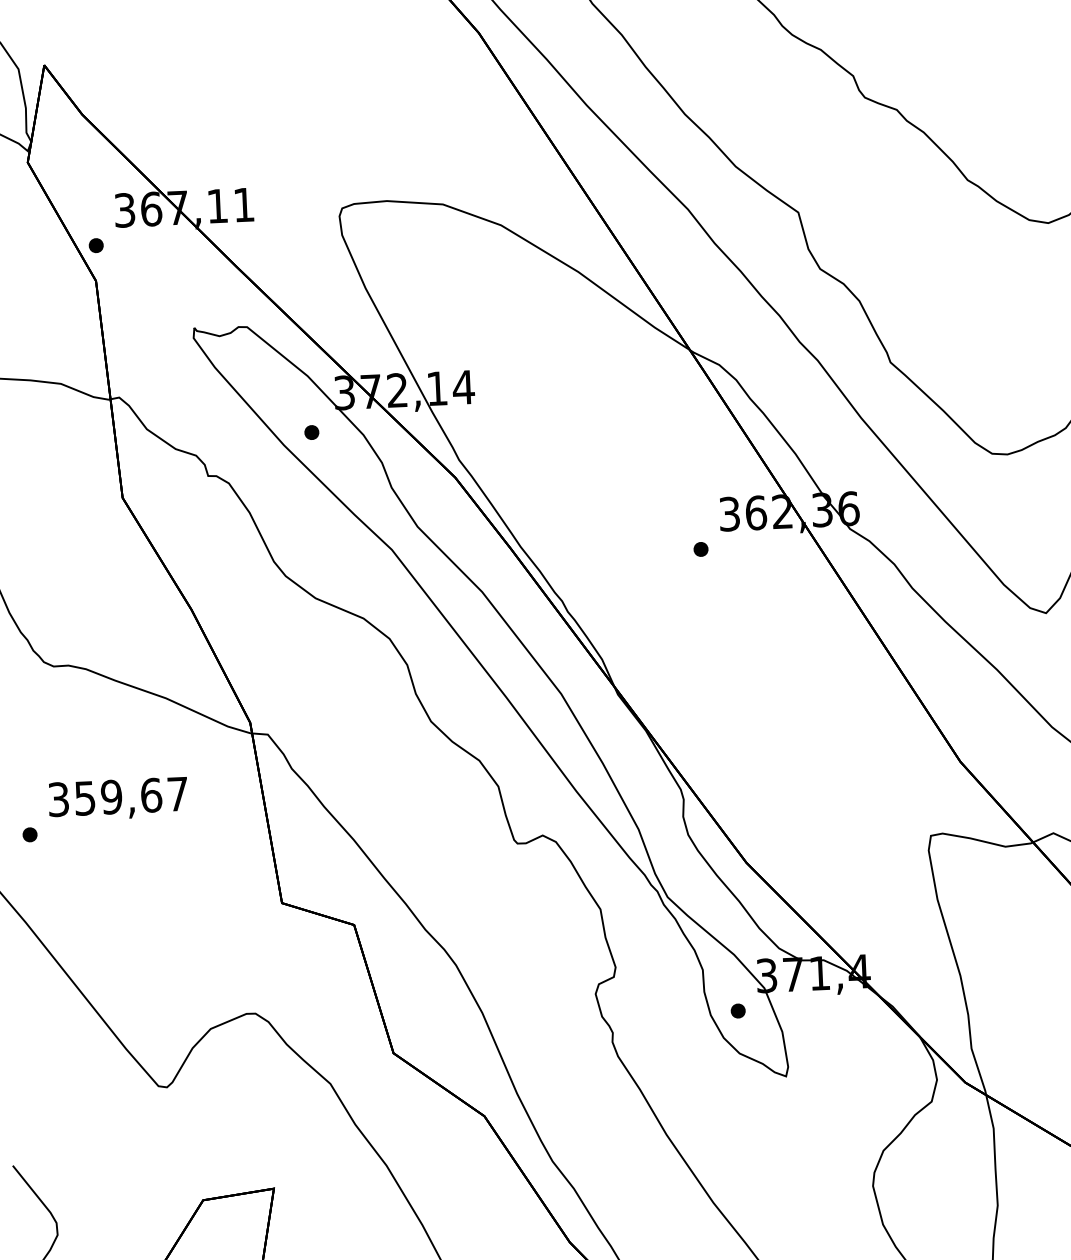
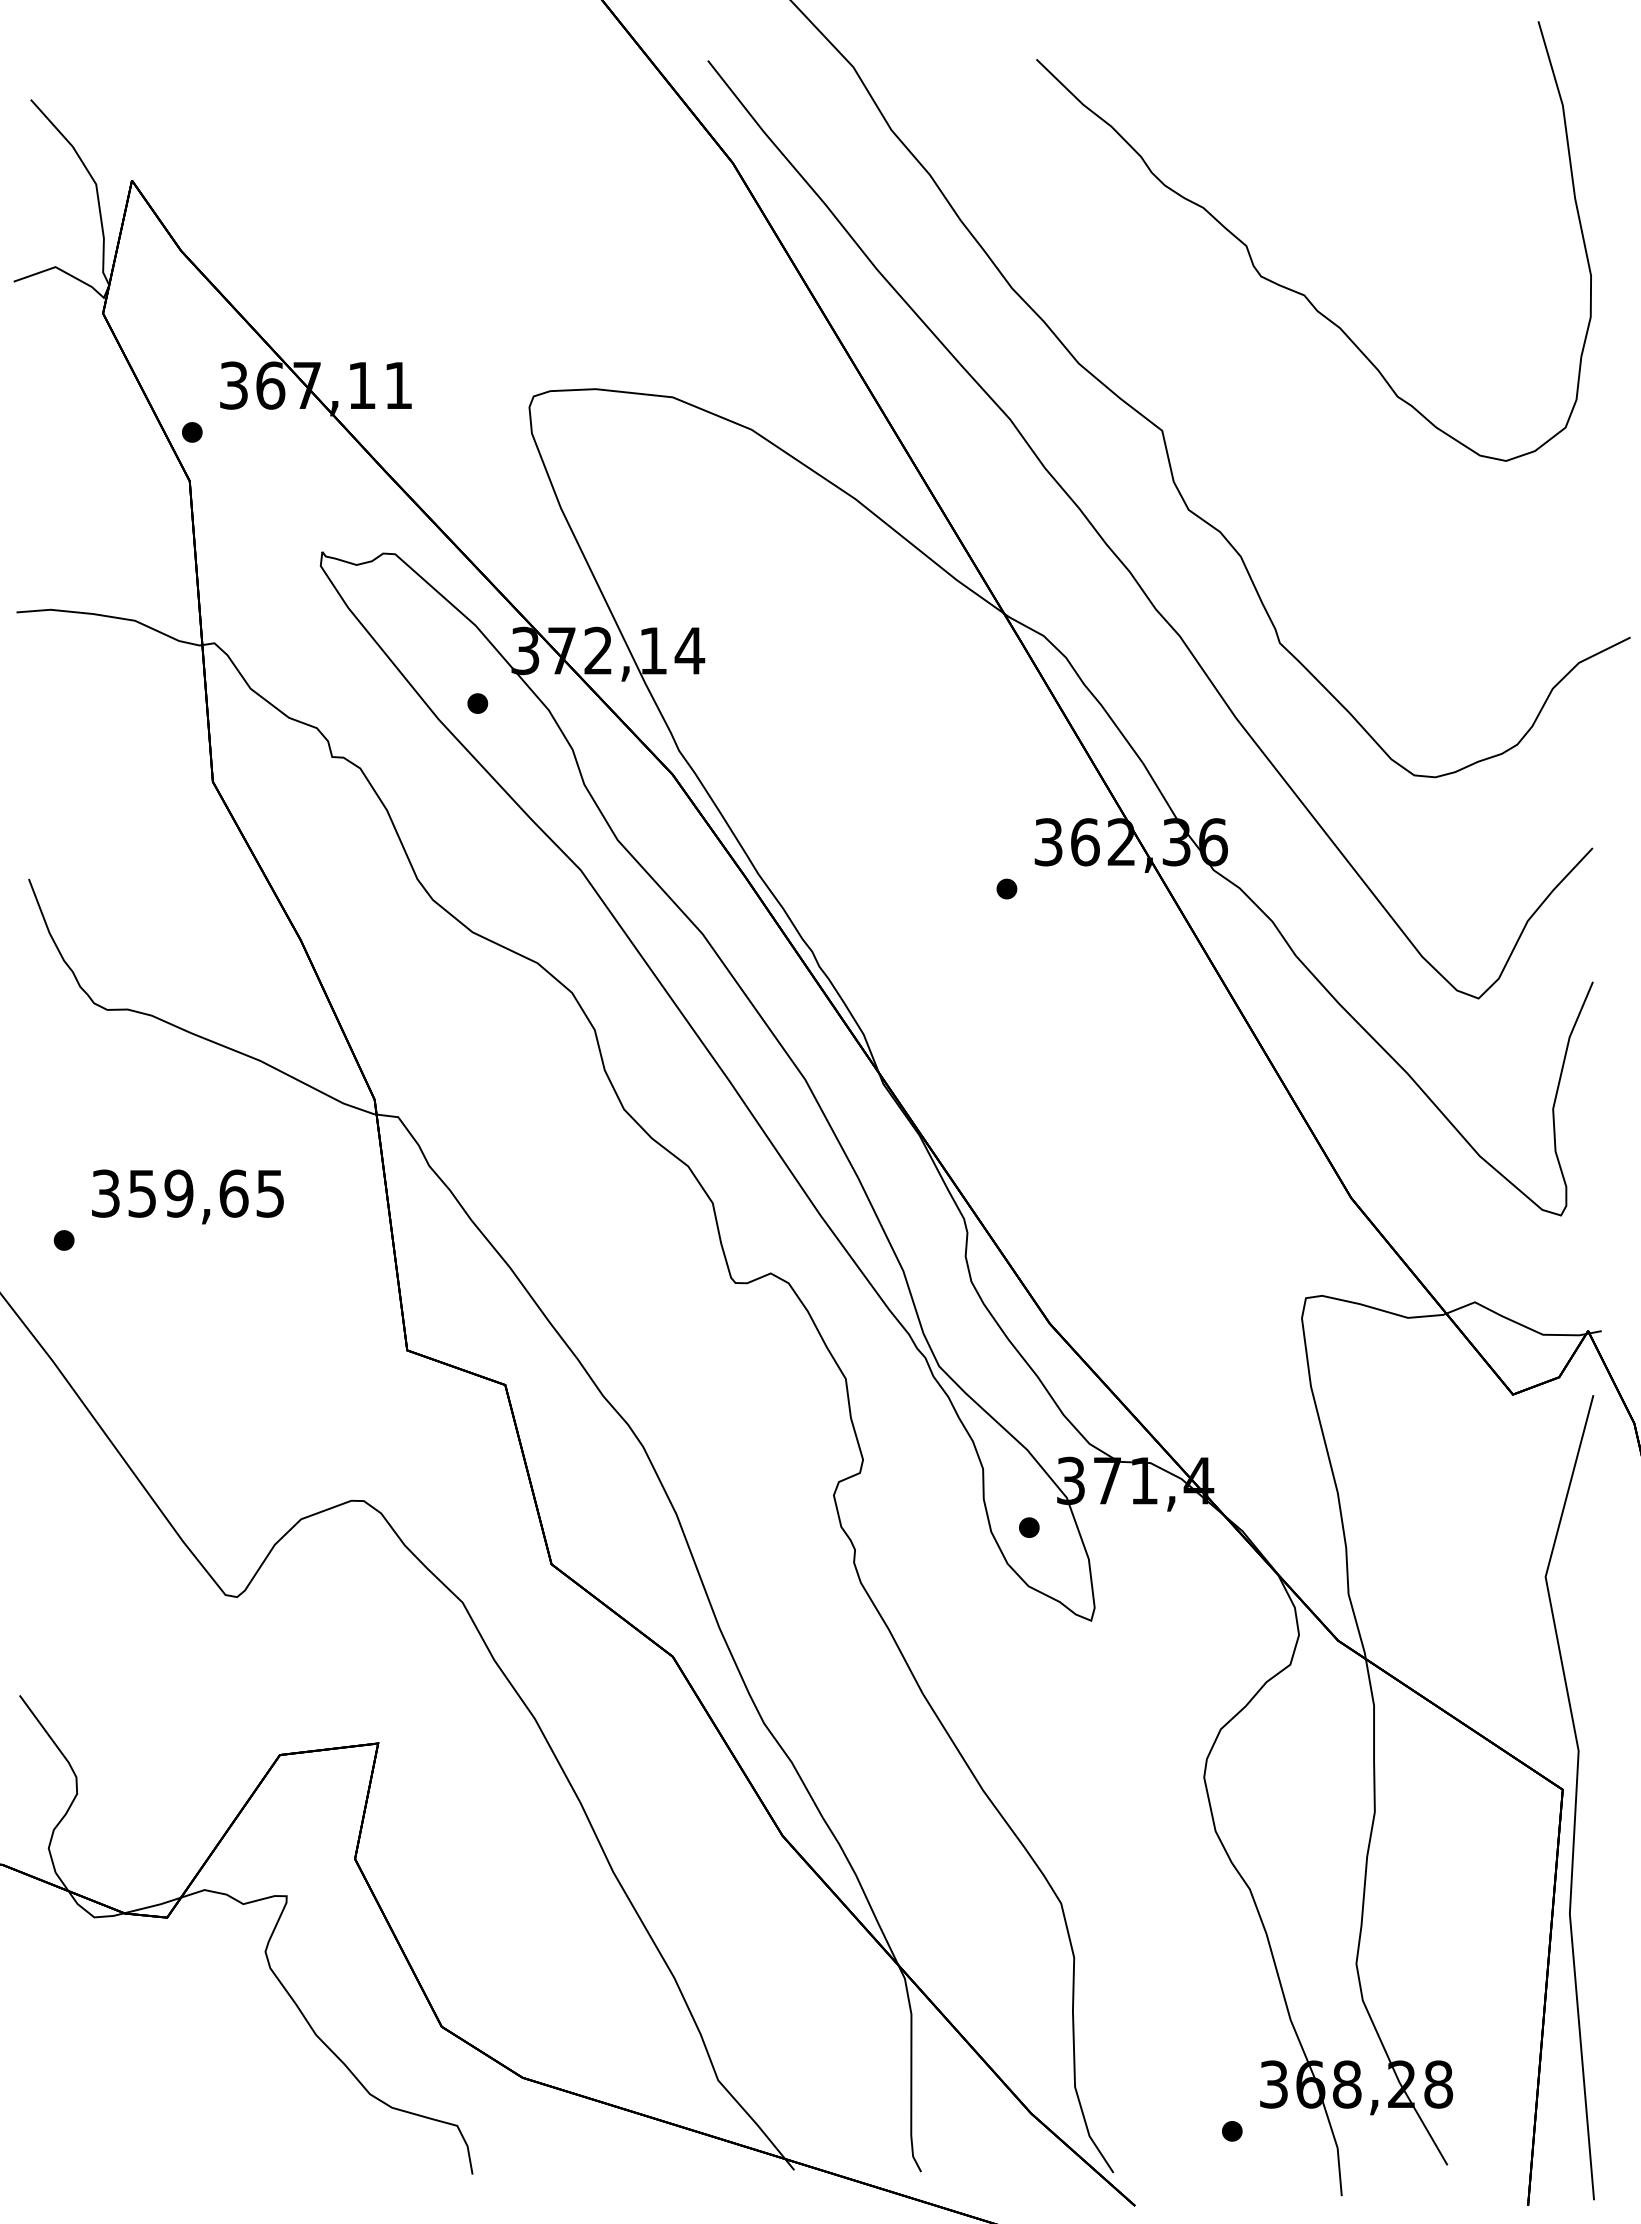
text: (177, 794) -> (269, 1193), 359,67 -> 359,65

